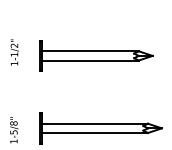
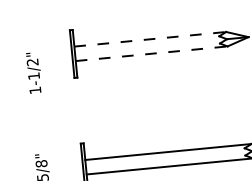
line: (90, 51) -> (150, 39), solid -> dashed
text: (14, 52) -> (33, 72), moved
line: (90, 60) -> (151, 53), solid -> dashed

